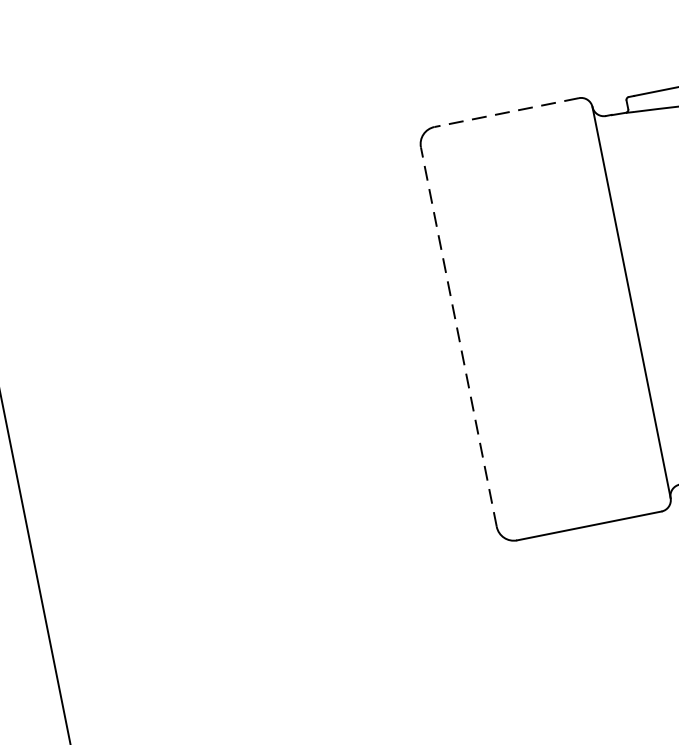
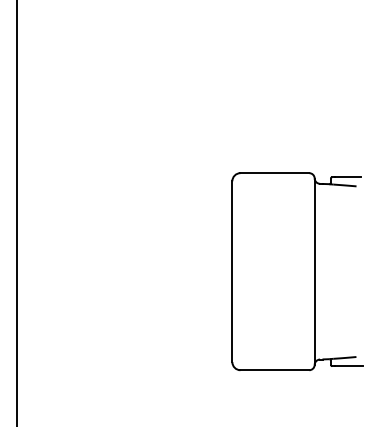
line: (506, 113) -> (274, 173), dashed -> solid
line: (459, 336) -> (232, 271), dashed -> solid

